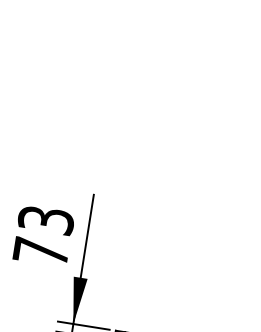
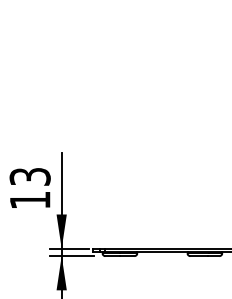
text: (41, 250) -> (30, 199), 73 -> 13

